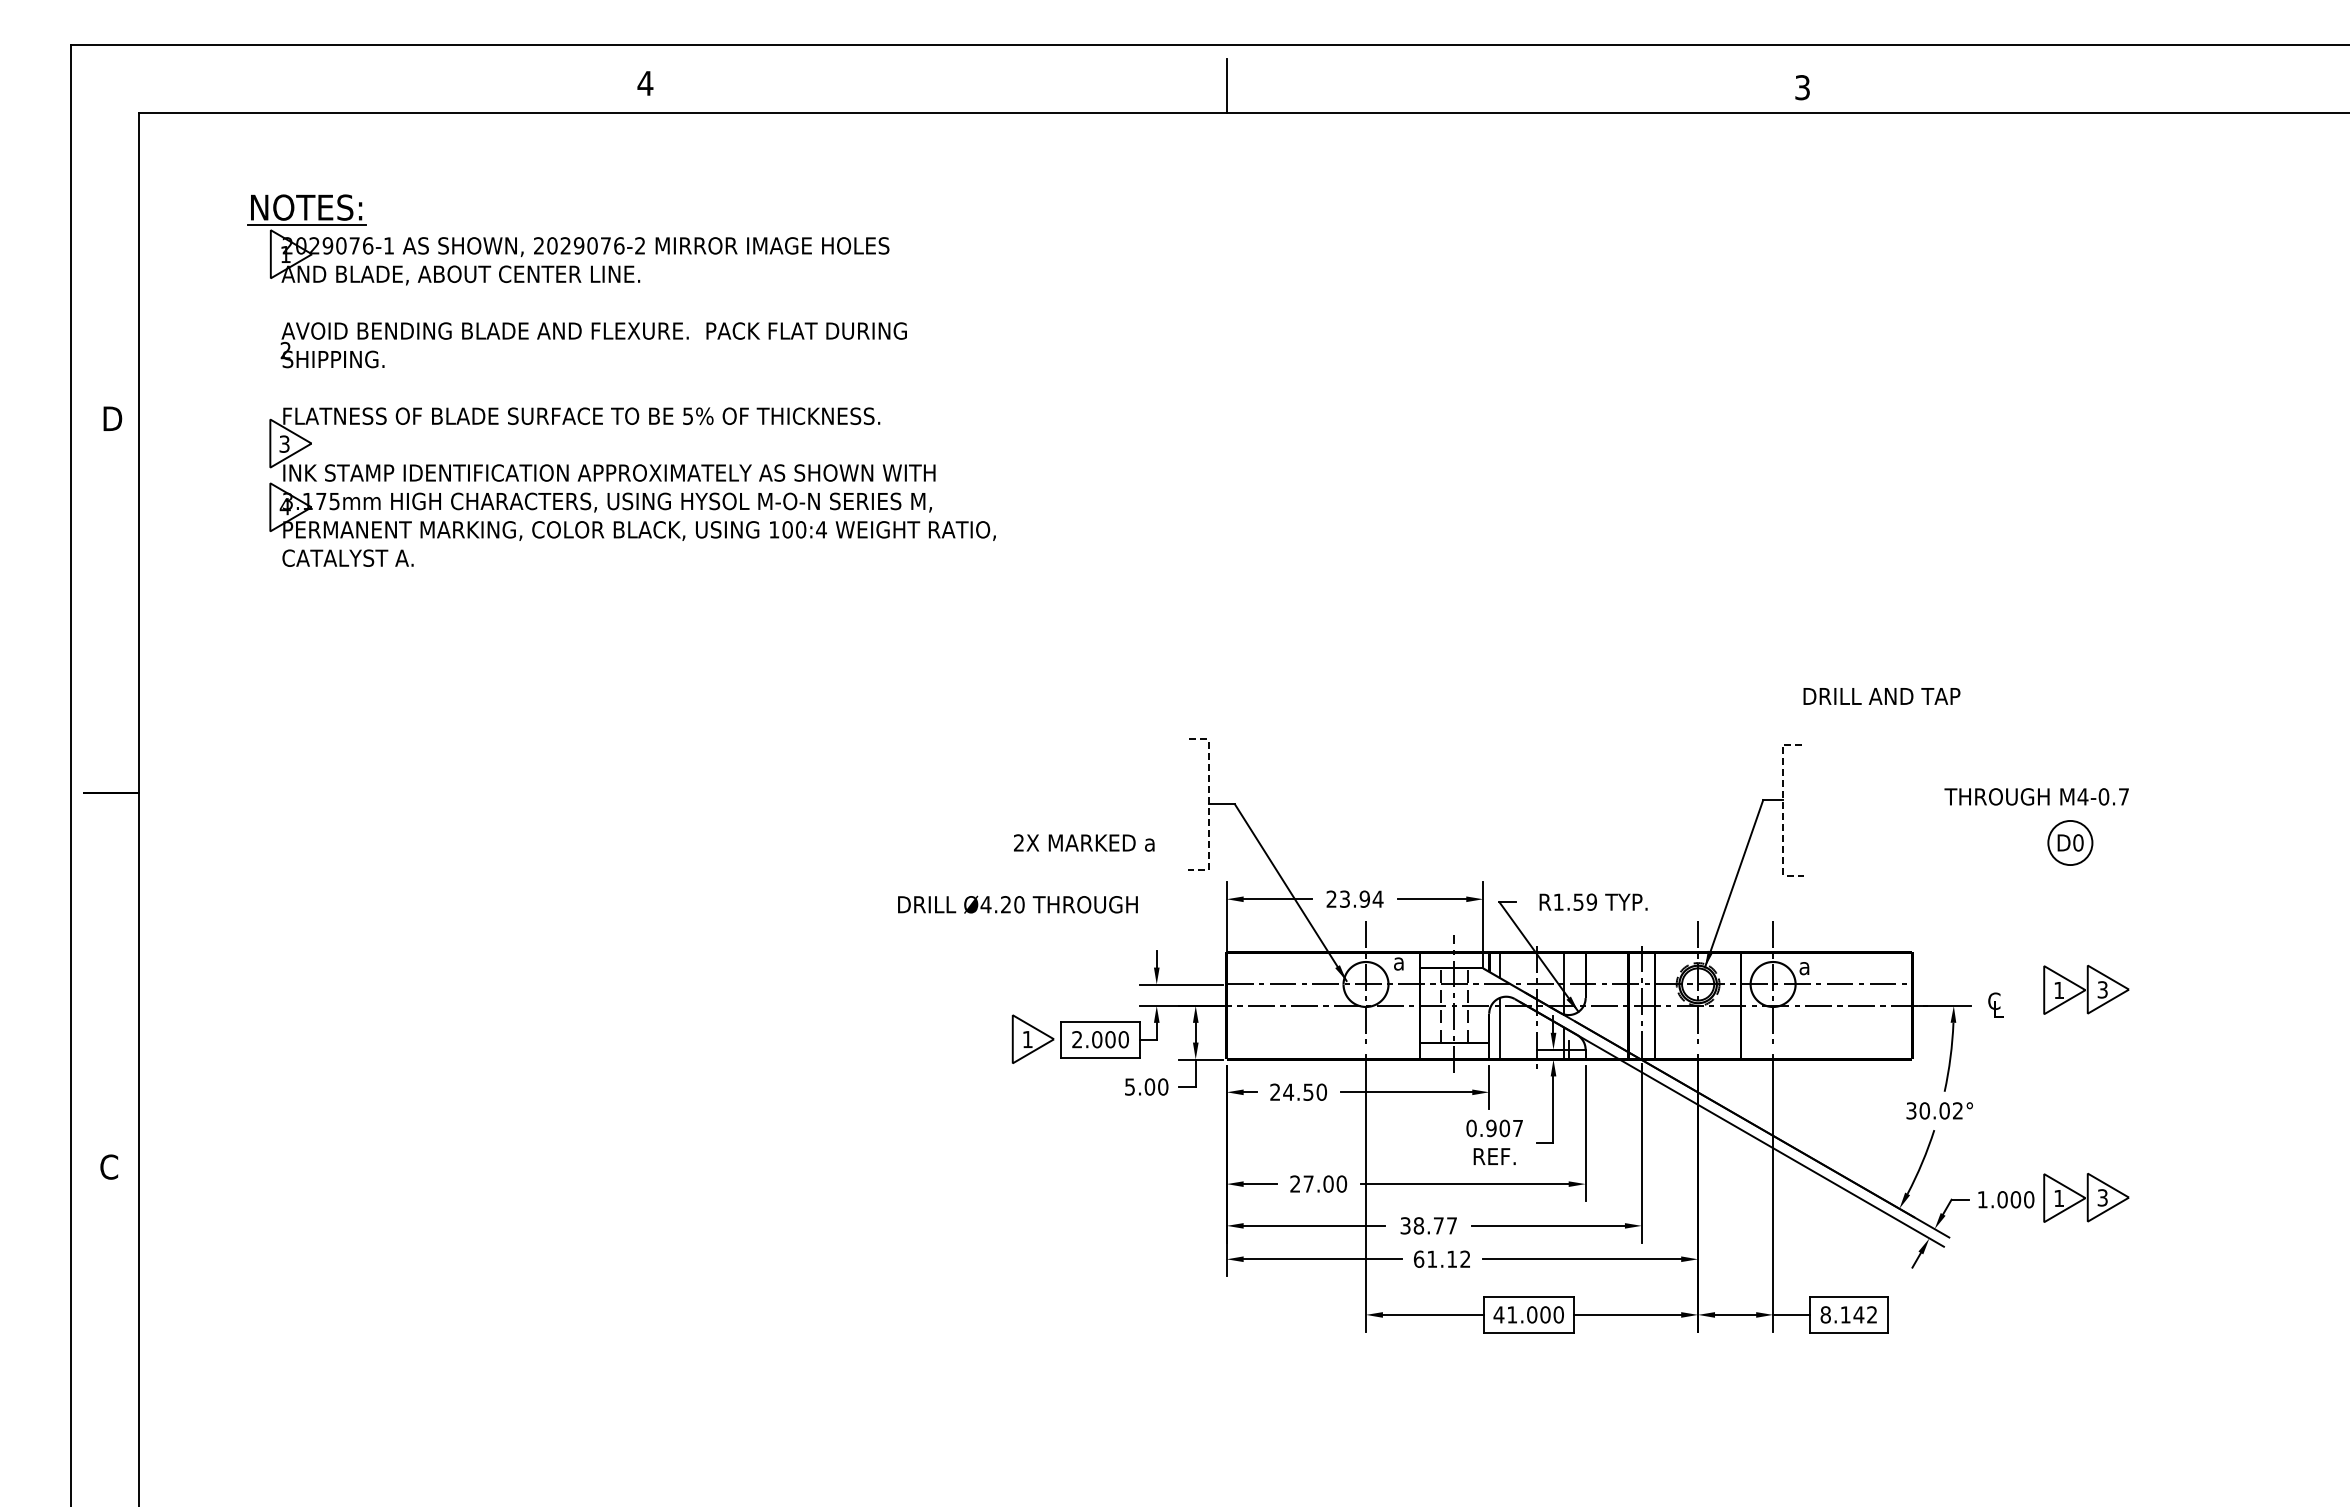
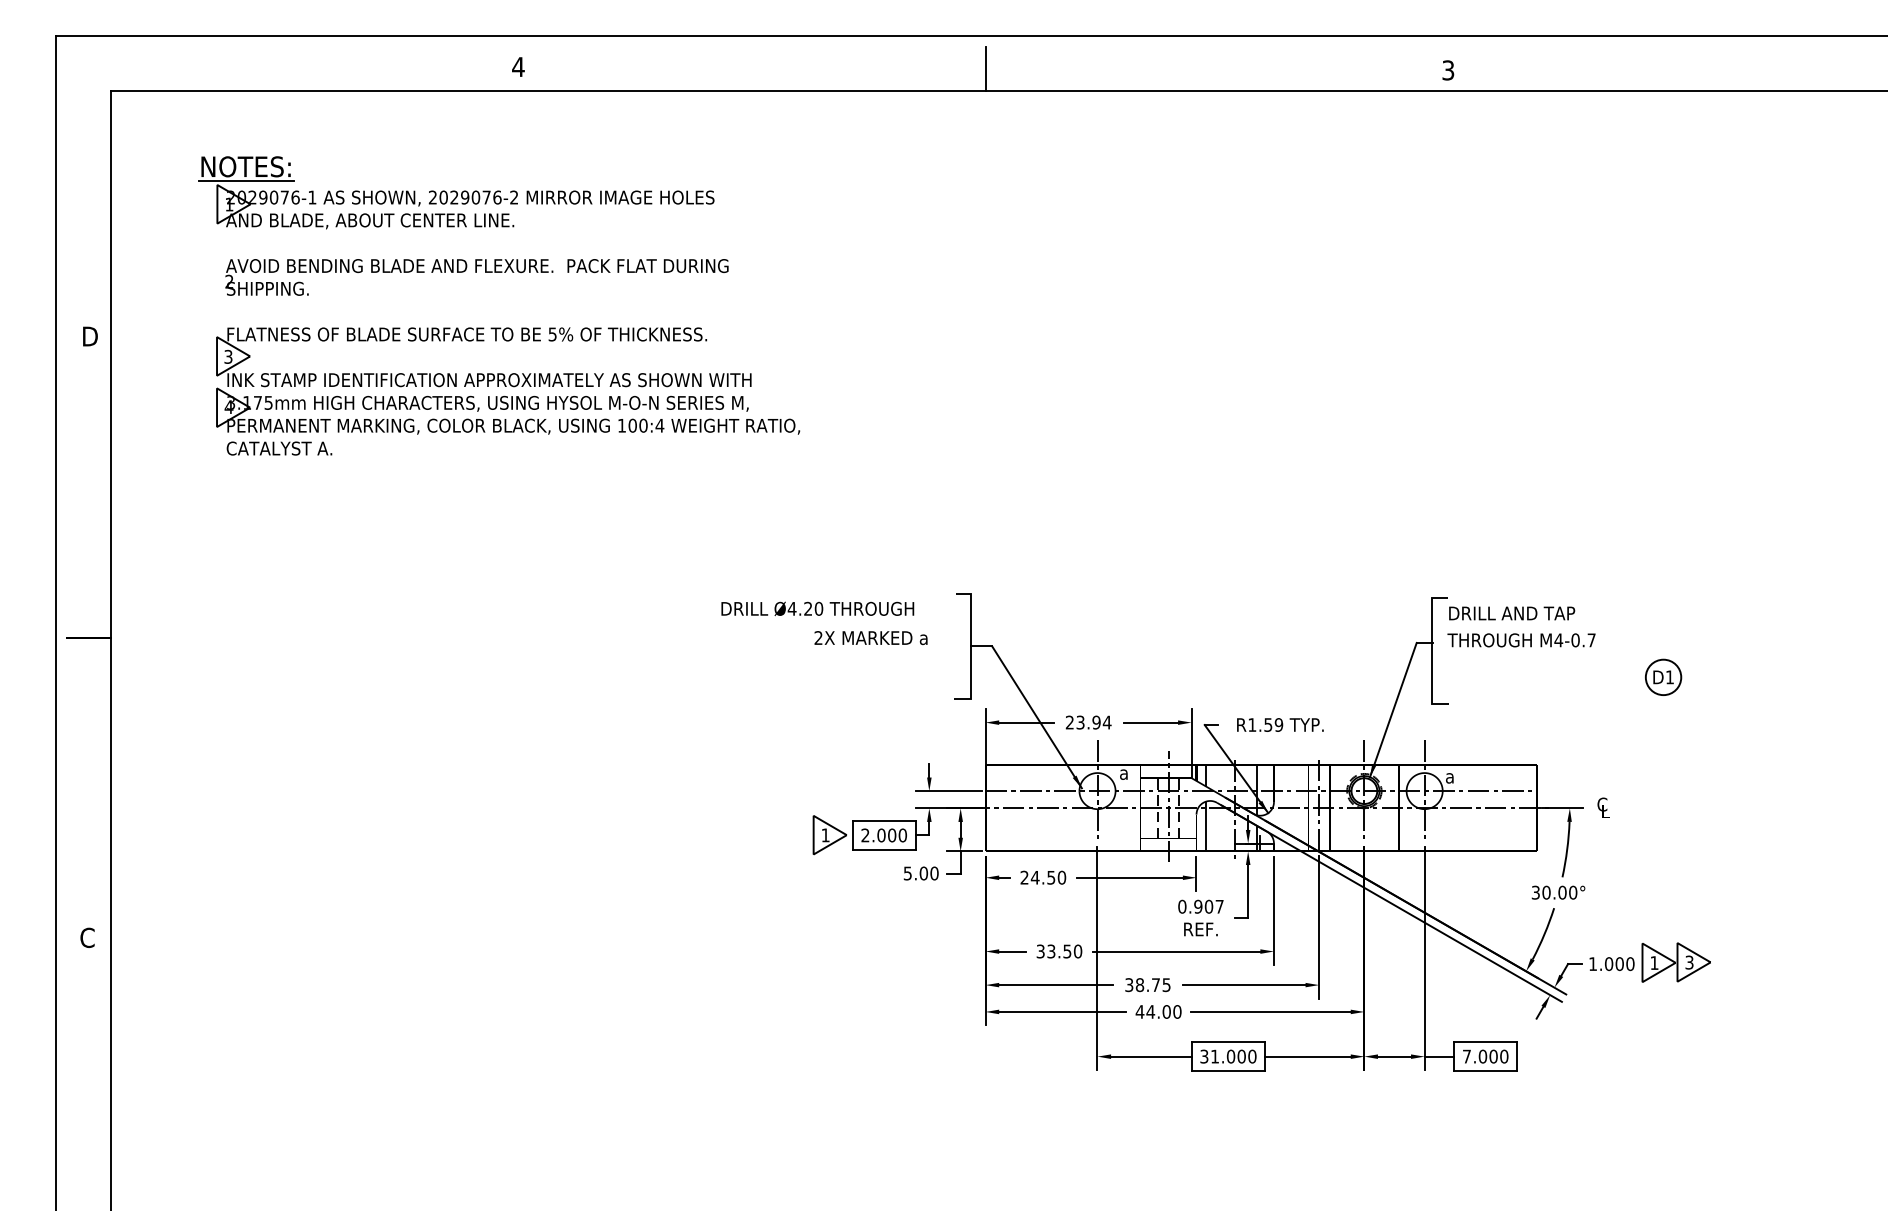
text: (1881, 696) -> (1511, 613), moved
text: (2036, 796) -> (1521, 640), moved
line: (1208, 805) -> (970, 647), dashed -> solid
line: (1782, 811) -> (1432, 652), dashed -> solid
text: (1084, 842) -> (871, 637), moved
text: (2078, 842) -> (1670, 677), D0 -> D1
text: (1017, 904) -> (817, 608), moved
part: (2086, 989) -> (1676, 795), removed
text: (1957, 1110) -> (1572, 892), 30.02° -> 30.00°
text: (1311, 1183) -> (1053, 951), 27.00 -> 33.50
text: (1451, 1225) -> (1166, 984), 38.77 -> 38.75
text: (1441, 1258) -> (1158, 1011), 61.12 -> 44.00
text: (1498, 1314) -> (1203, 1056), 41.000 -> 31.000
text: (1848, 1314) -> (1485, 1056), 8.142 -> 7.000

